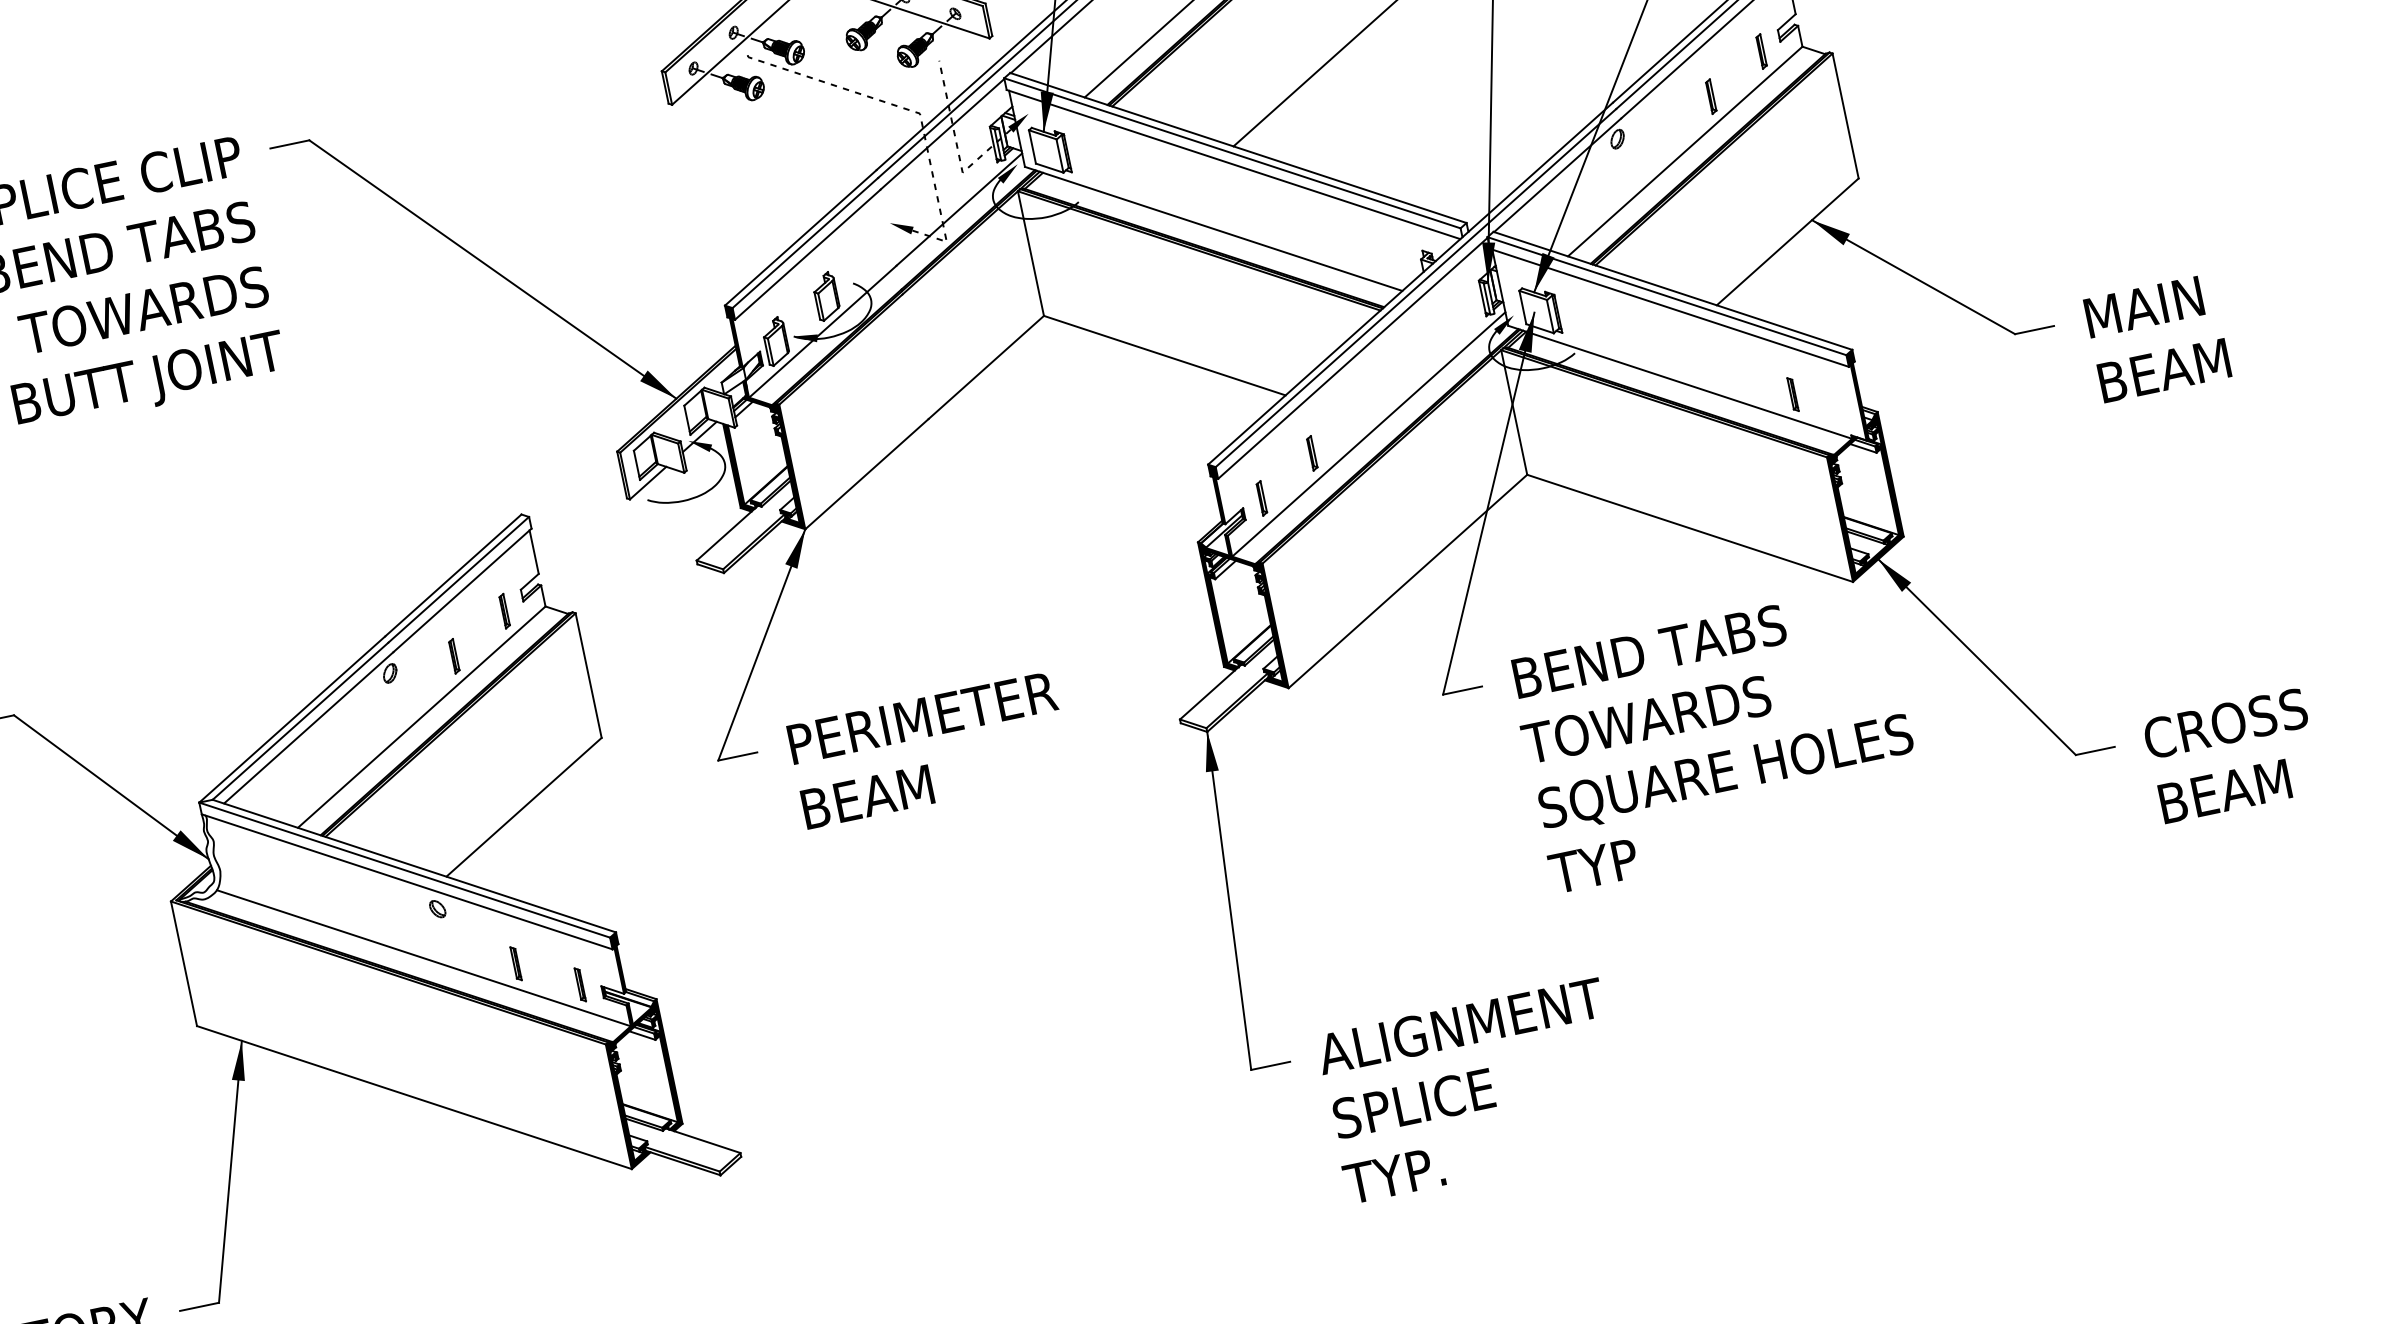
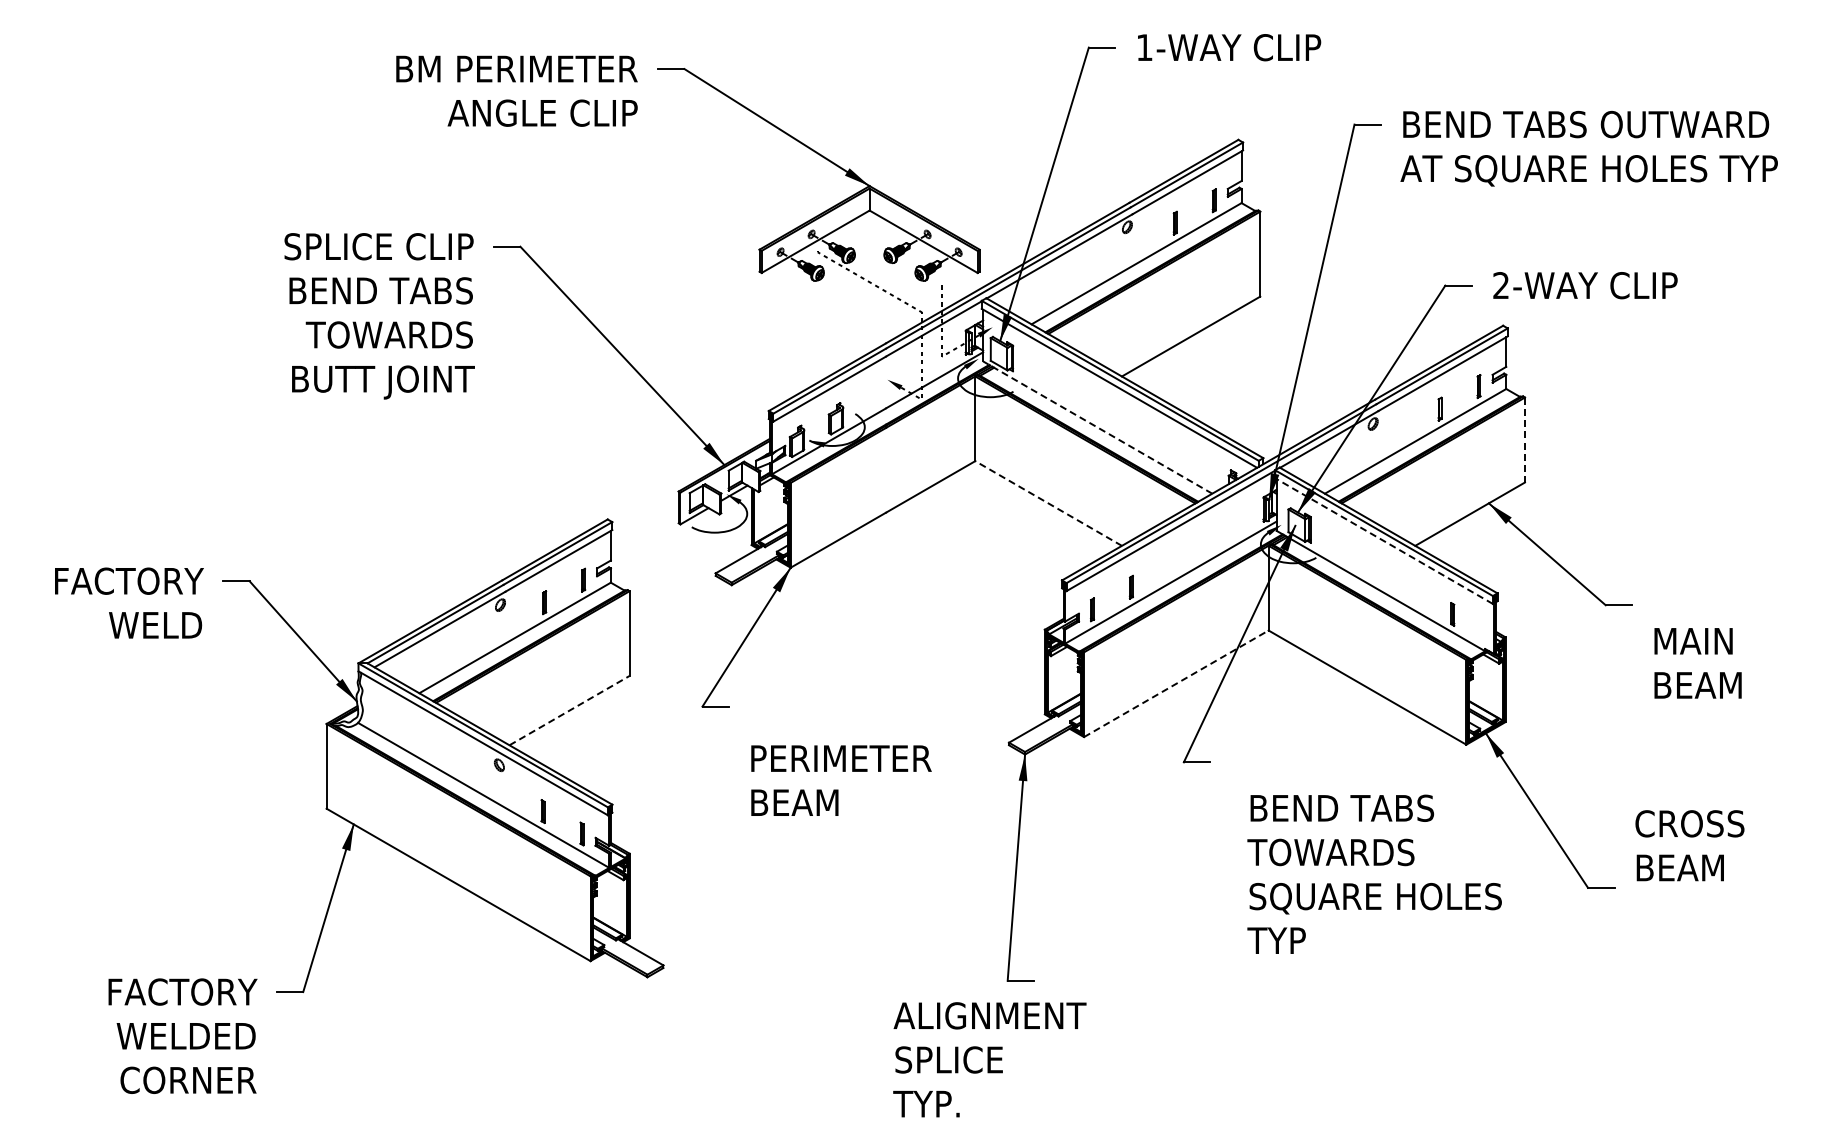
line: (1845, 116) -> (1524, 440), solid -> dashed
line: (1213, 228) -> (1097, 427), solid -> dashed
line: (1670, 308) -> (1384, 541), solid -> dashed
text: (2156, 338) -> (1697, 663), moved
line: (1164, 355) -> (1048, 503), solid -> dashed
line: (1408, 580) -> (1176, 683), solid -> dashed
text: (1716, 737) -> (1374, 873), moved
text: (929, 750) -> (841, 780), moved
text: (2231, 755) -> (1689, 845), moved
line: (525, 806) -> (570, 710), solid -> dashed
text: (1473, 1090) -> (989, 1059), moved

